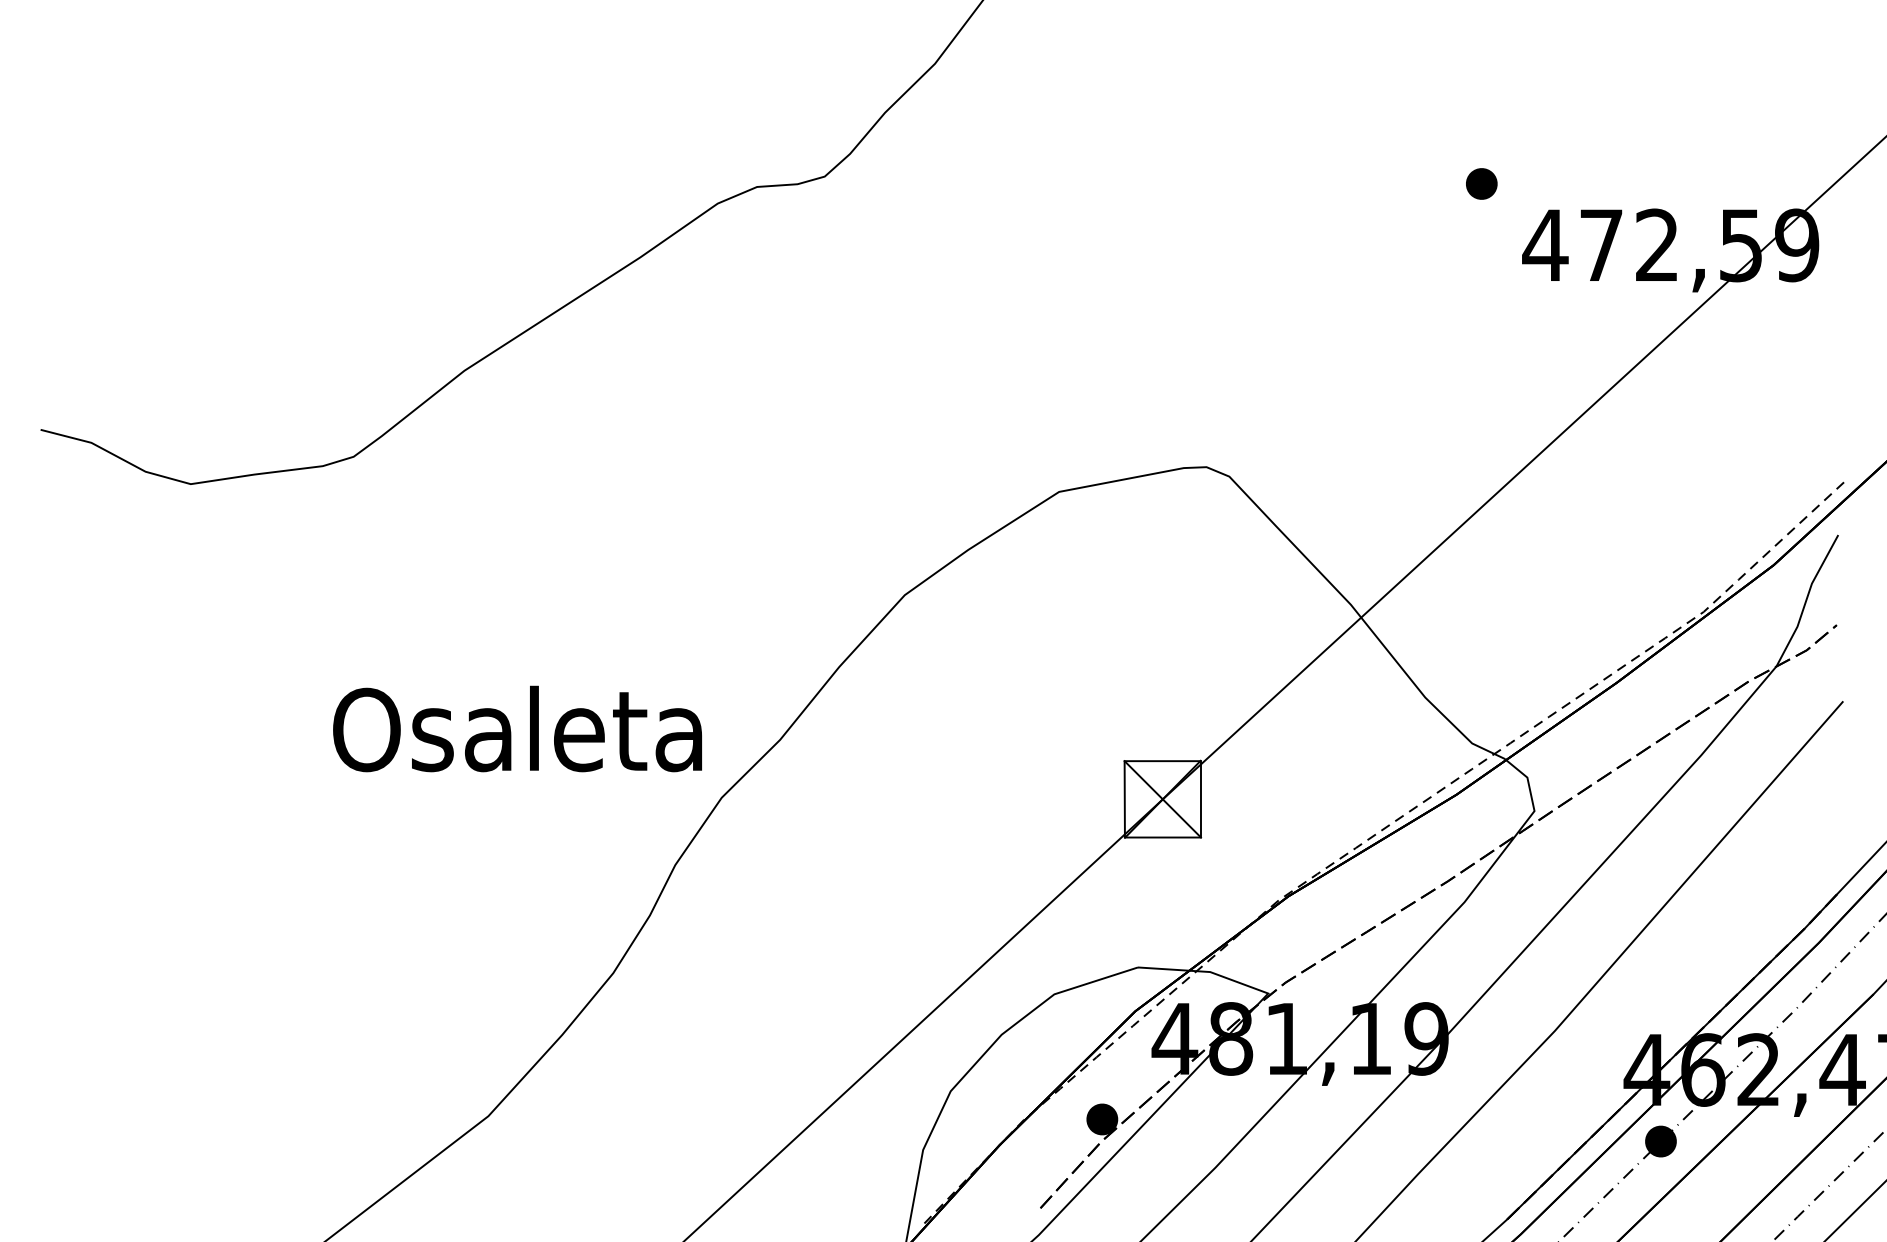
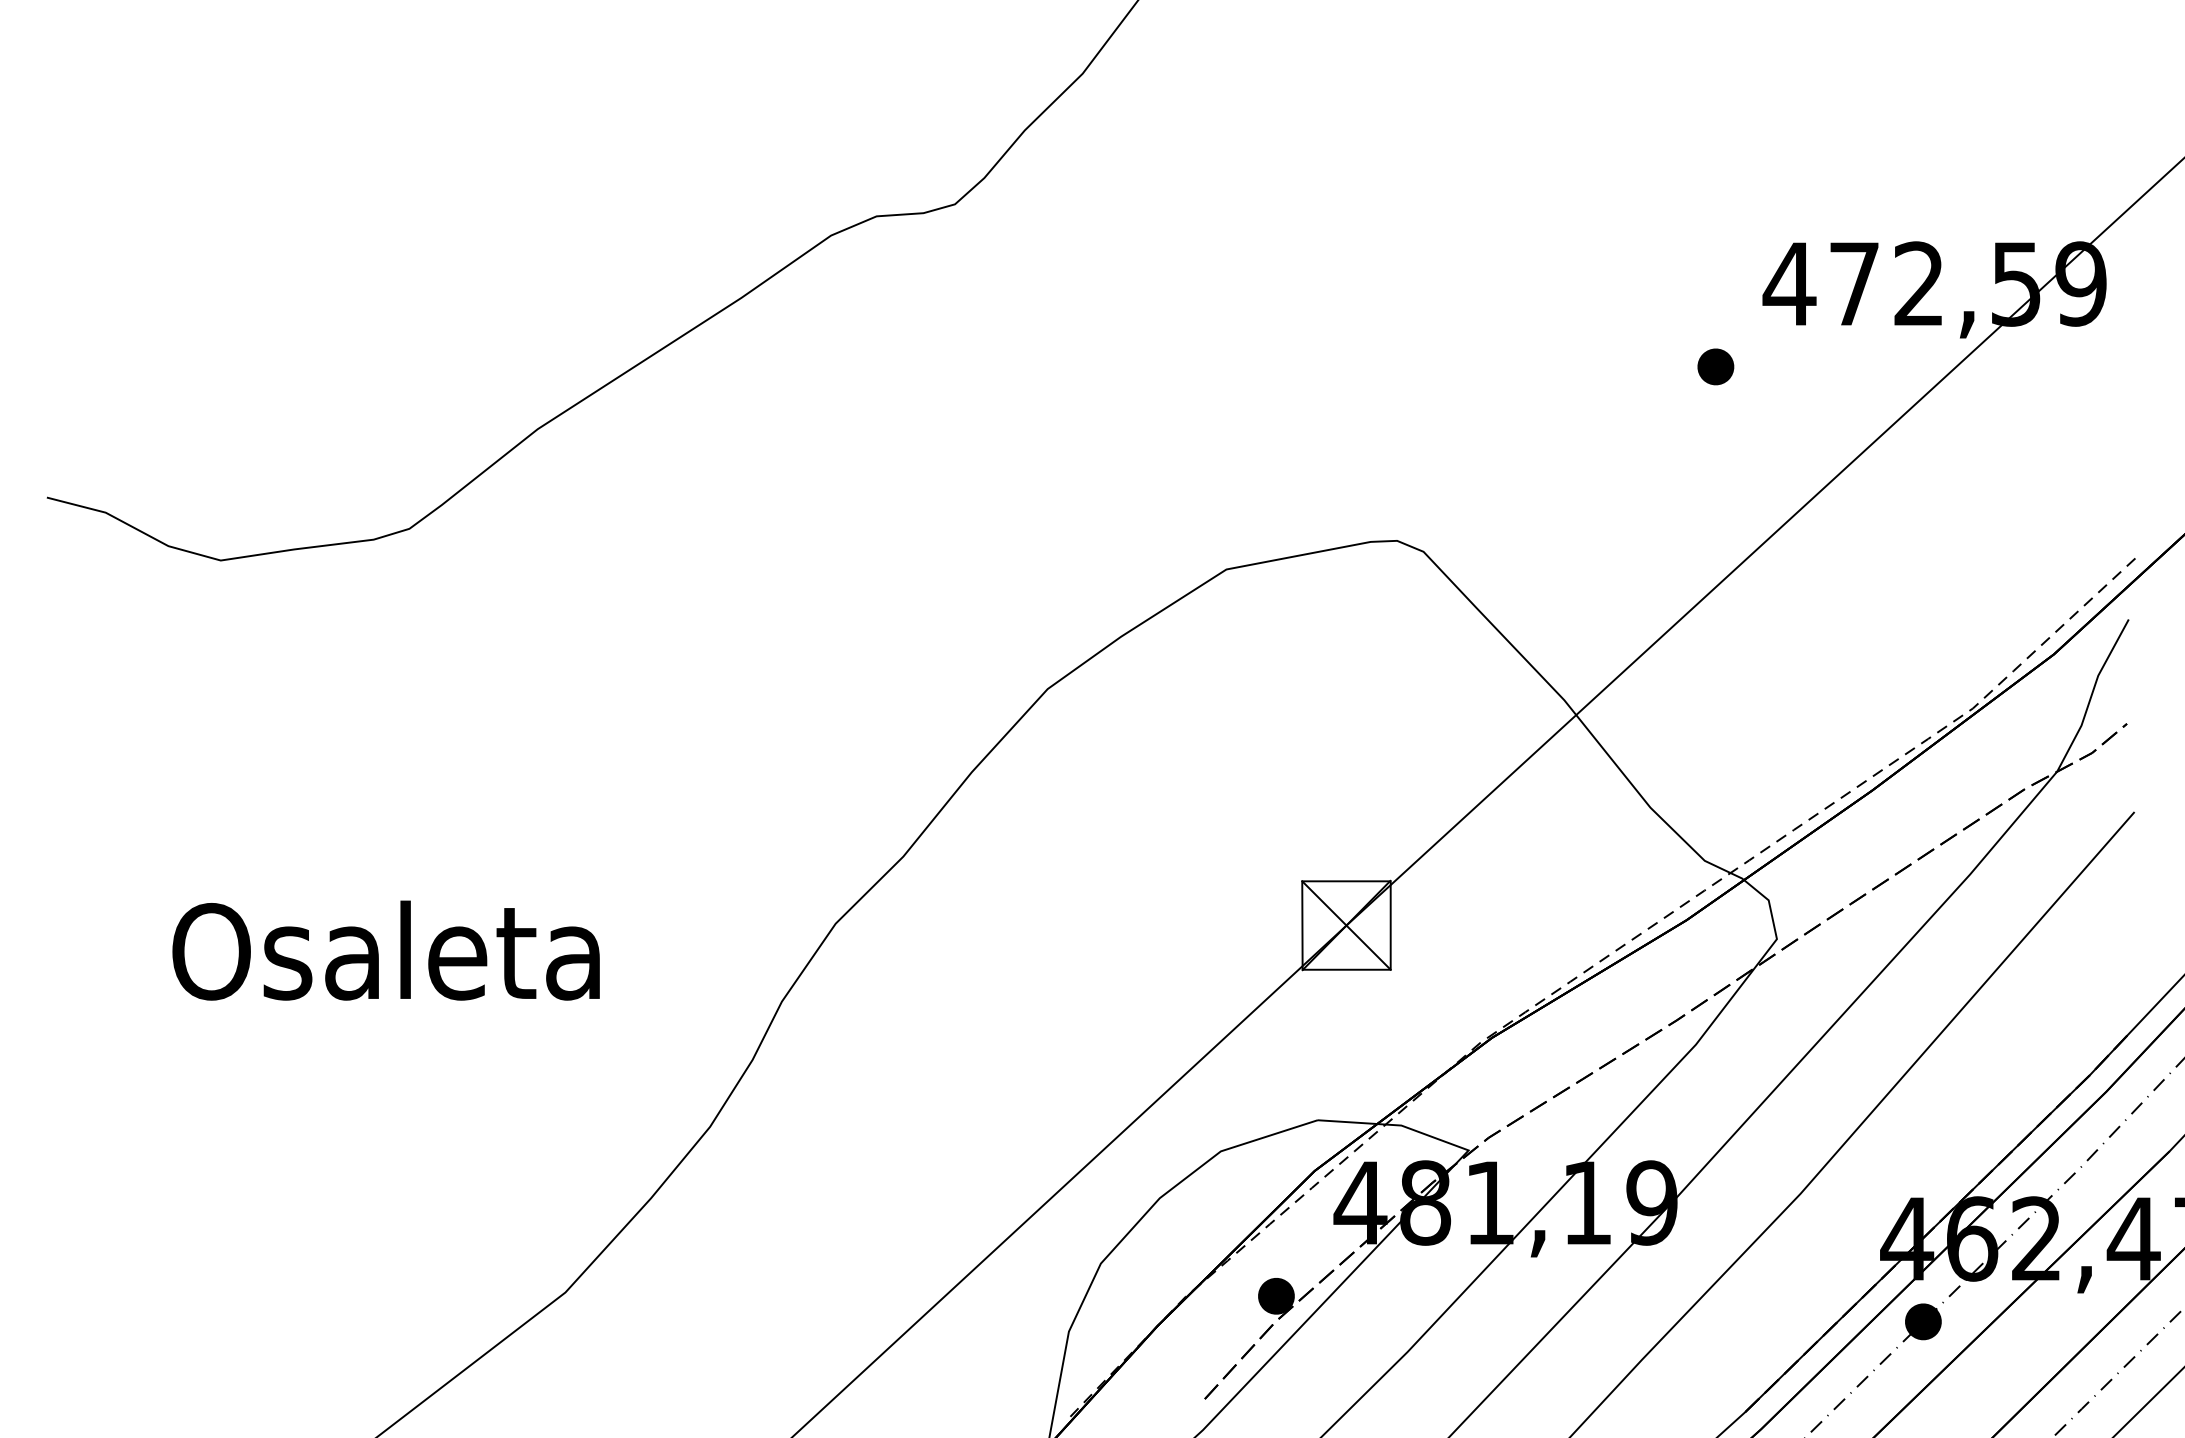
part: (1481, 183) -> (1715, 366), moved
text: (517, 728) -> (386, 950), moved

